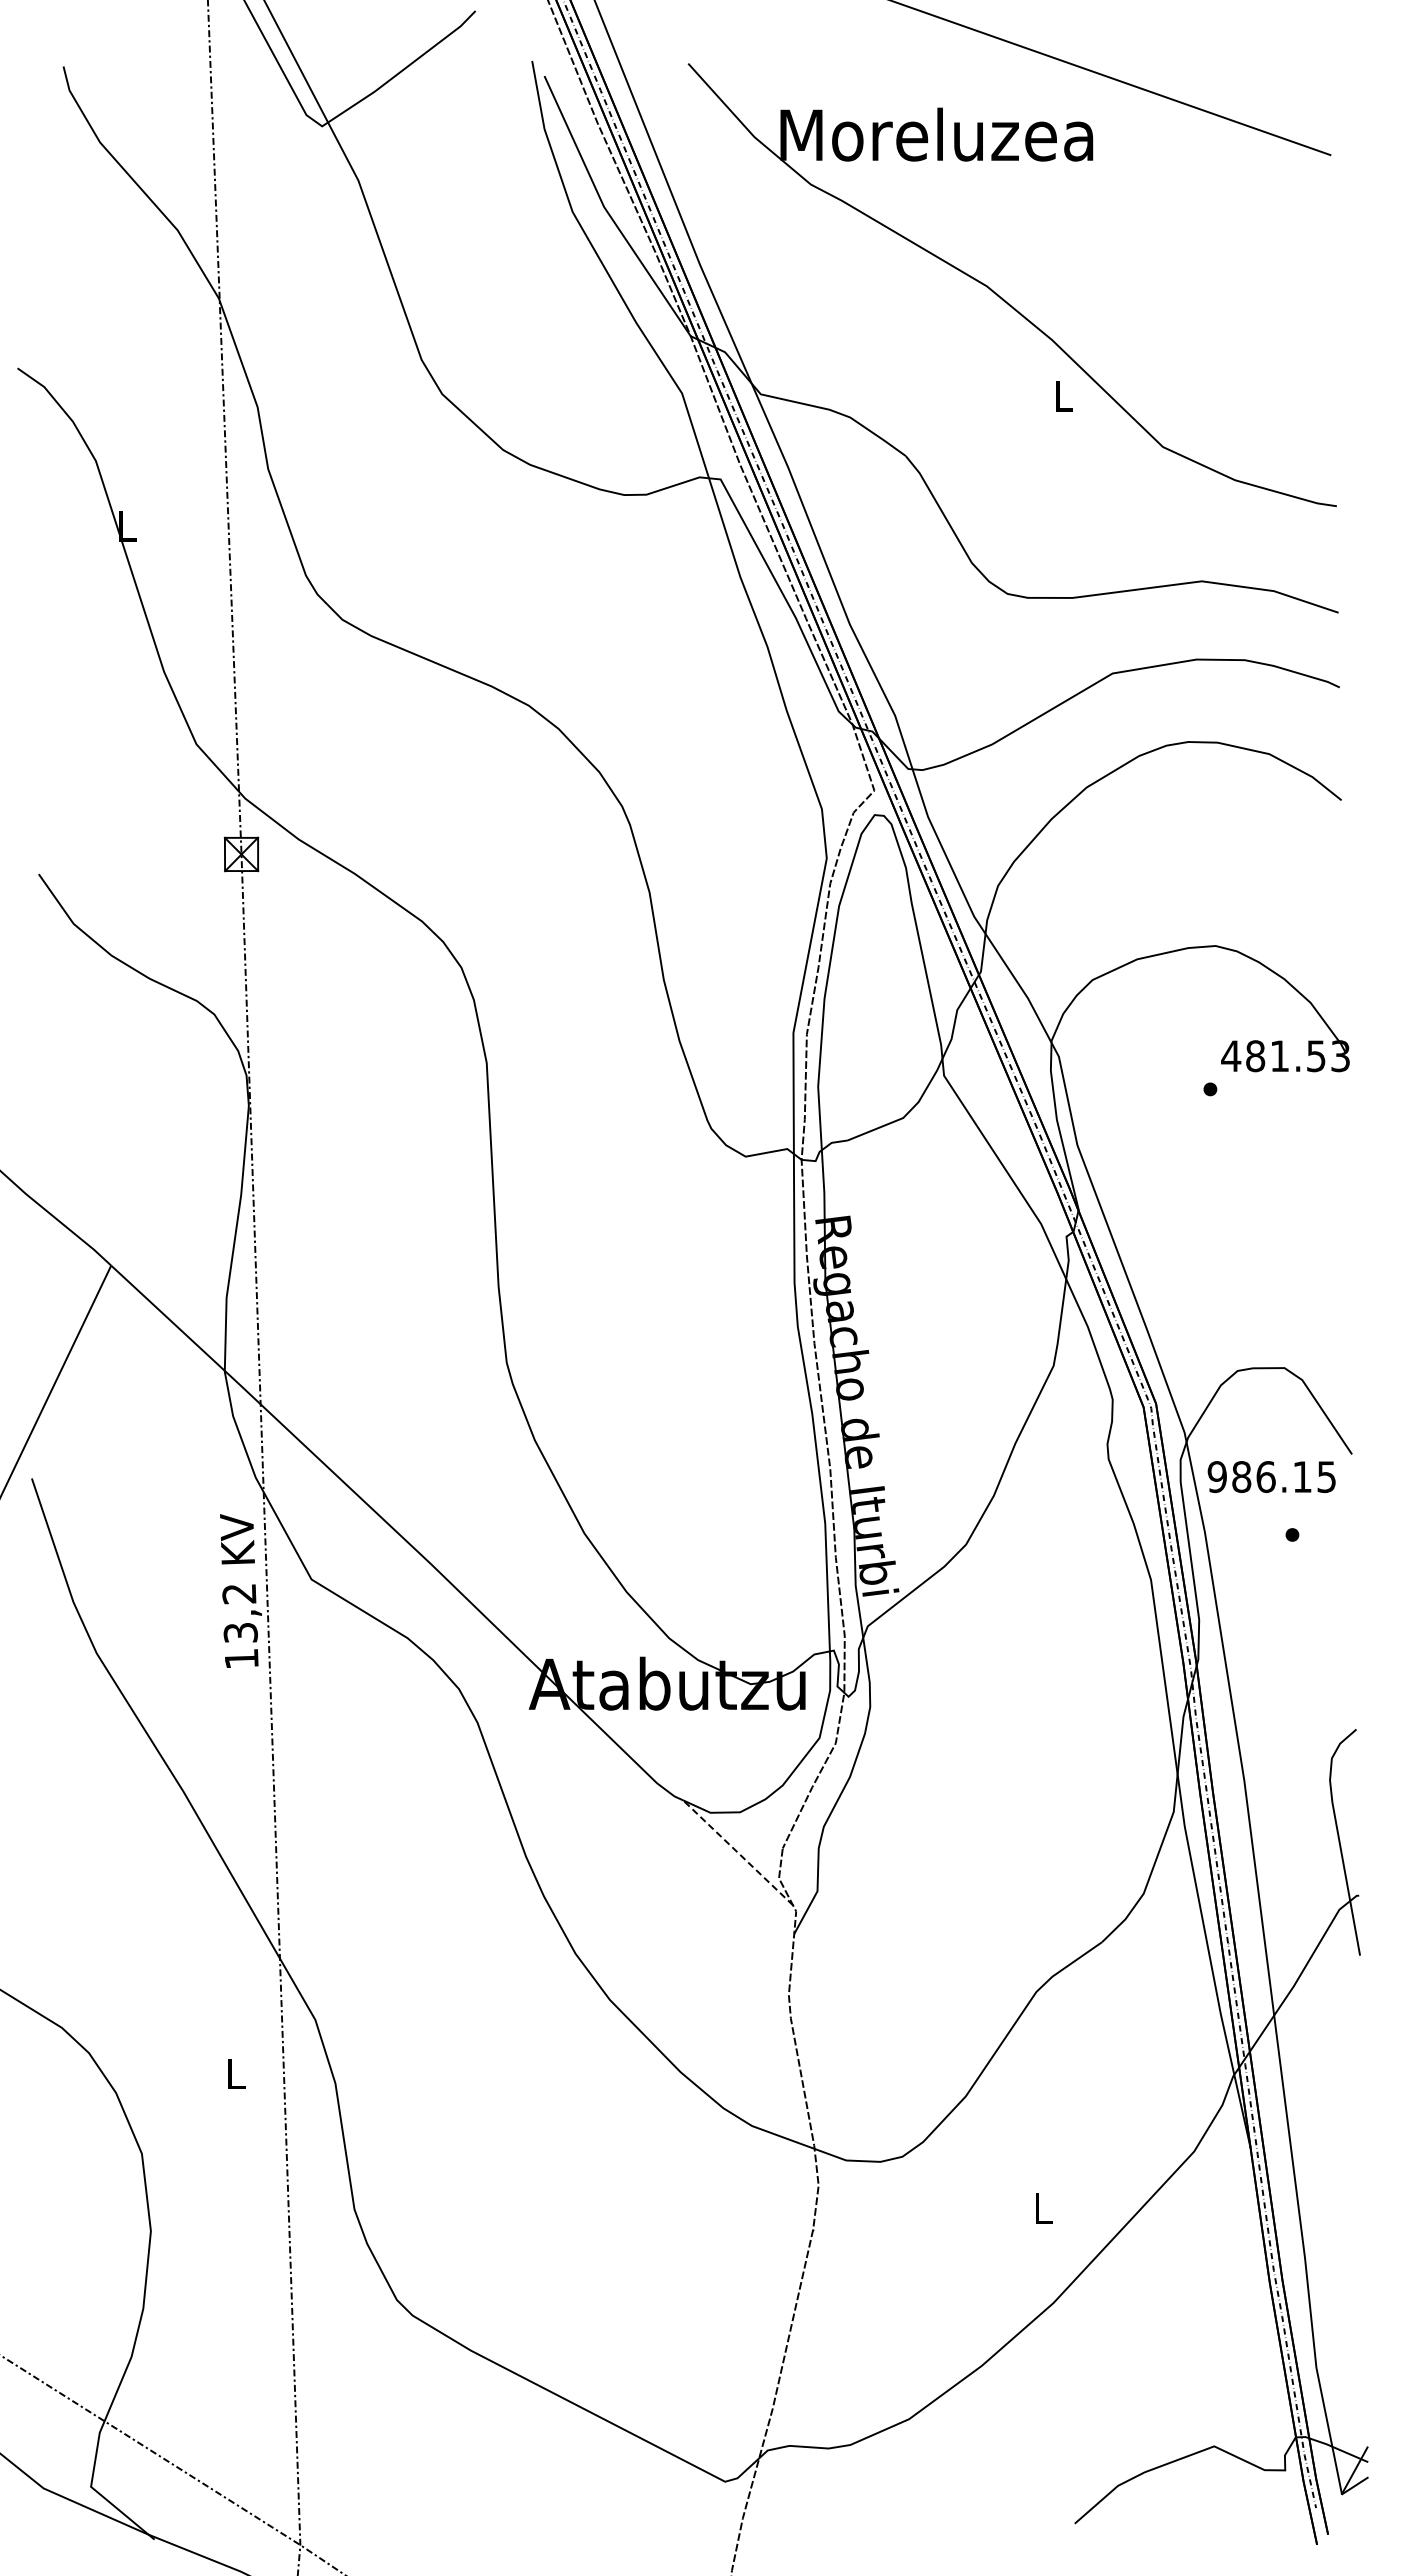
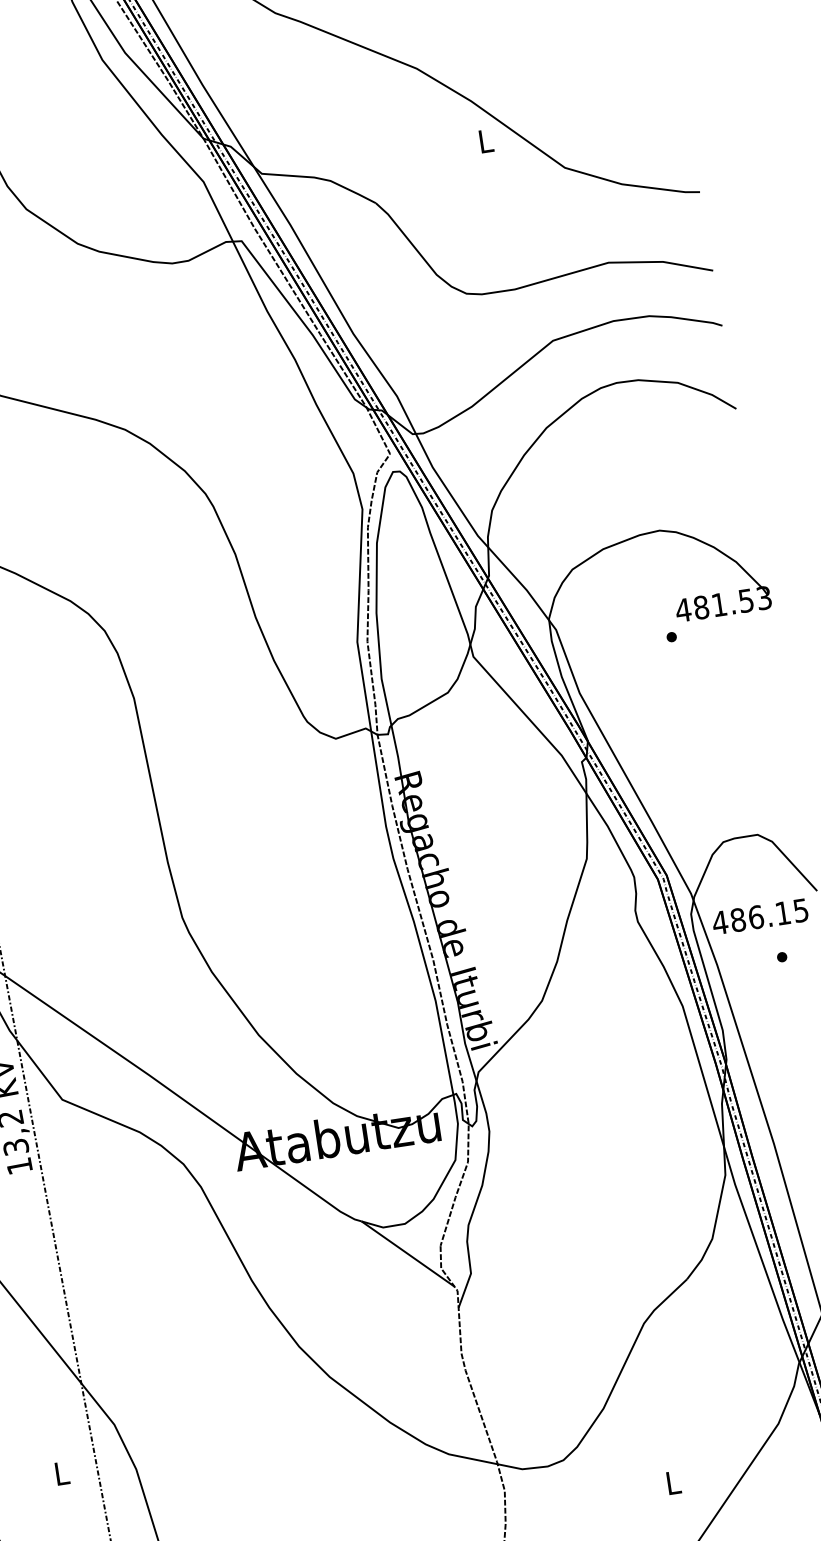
text: (1217, 1477) -> (720, 923), 986.15 -> 486.15
line: (737, 1852) -> (407, 1253), dashed -> solid

